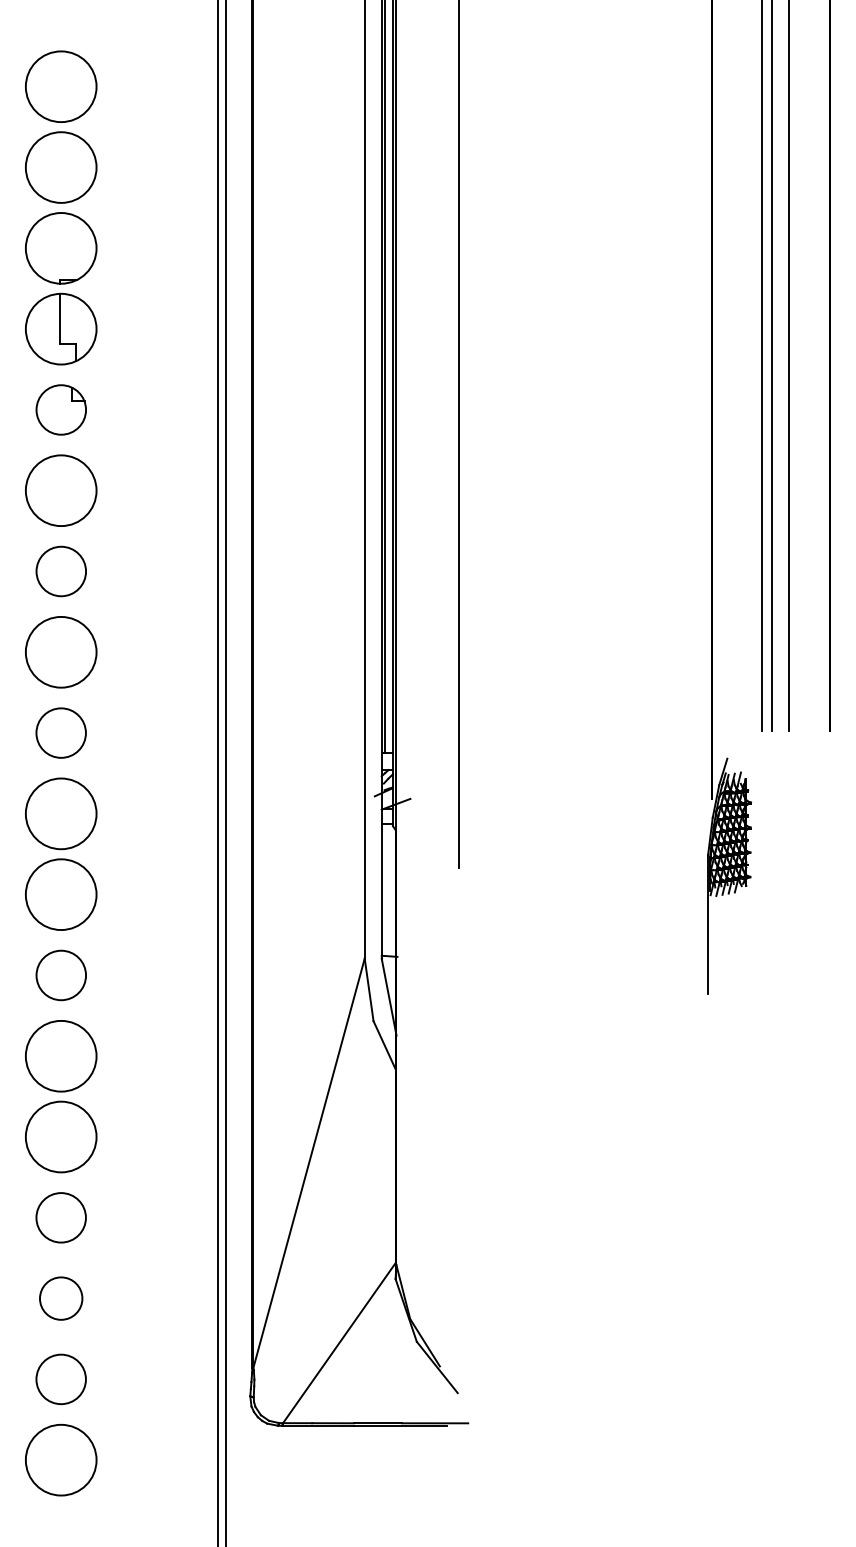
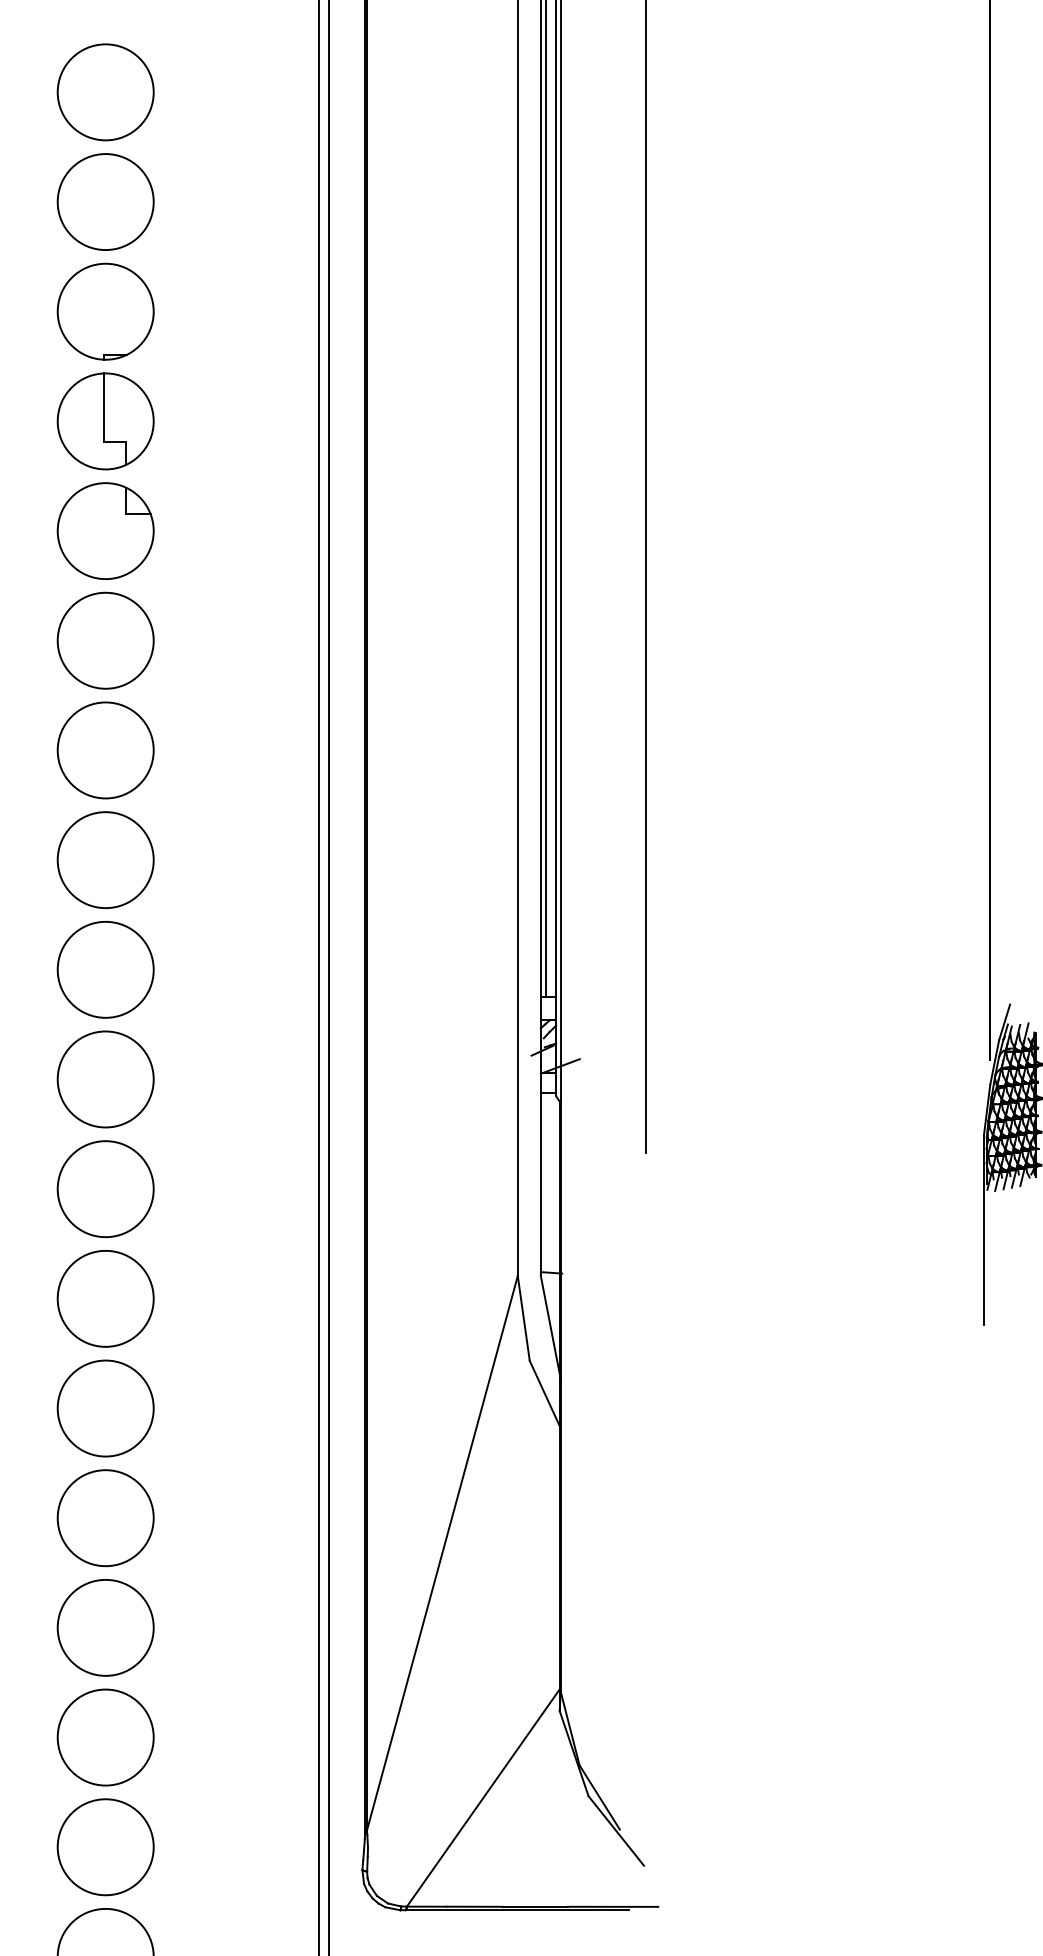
part: (61, 409) -> (106, 530), size x1.43
circle: (61, 571) -> (106, 750), size x1.43
circle: (60, 732) -> (104, 968), size x1.43
circle: (61, 975) -> (106, 1298), size x1.43
circle: (60, 1217) -> (104, 1627), size x1.43
circle: (60, 1298) -> (104, 1737), size x1.67
circle: (60, 1379) -> (104, 1847), size x1.43

